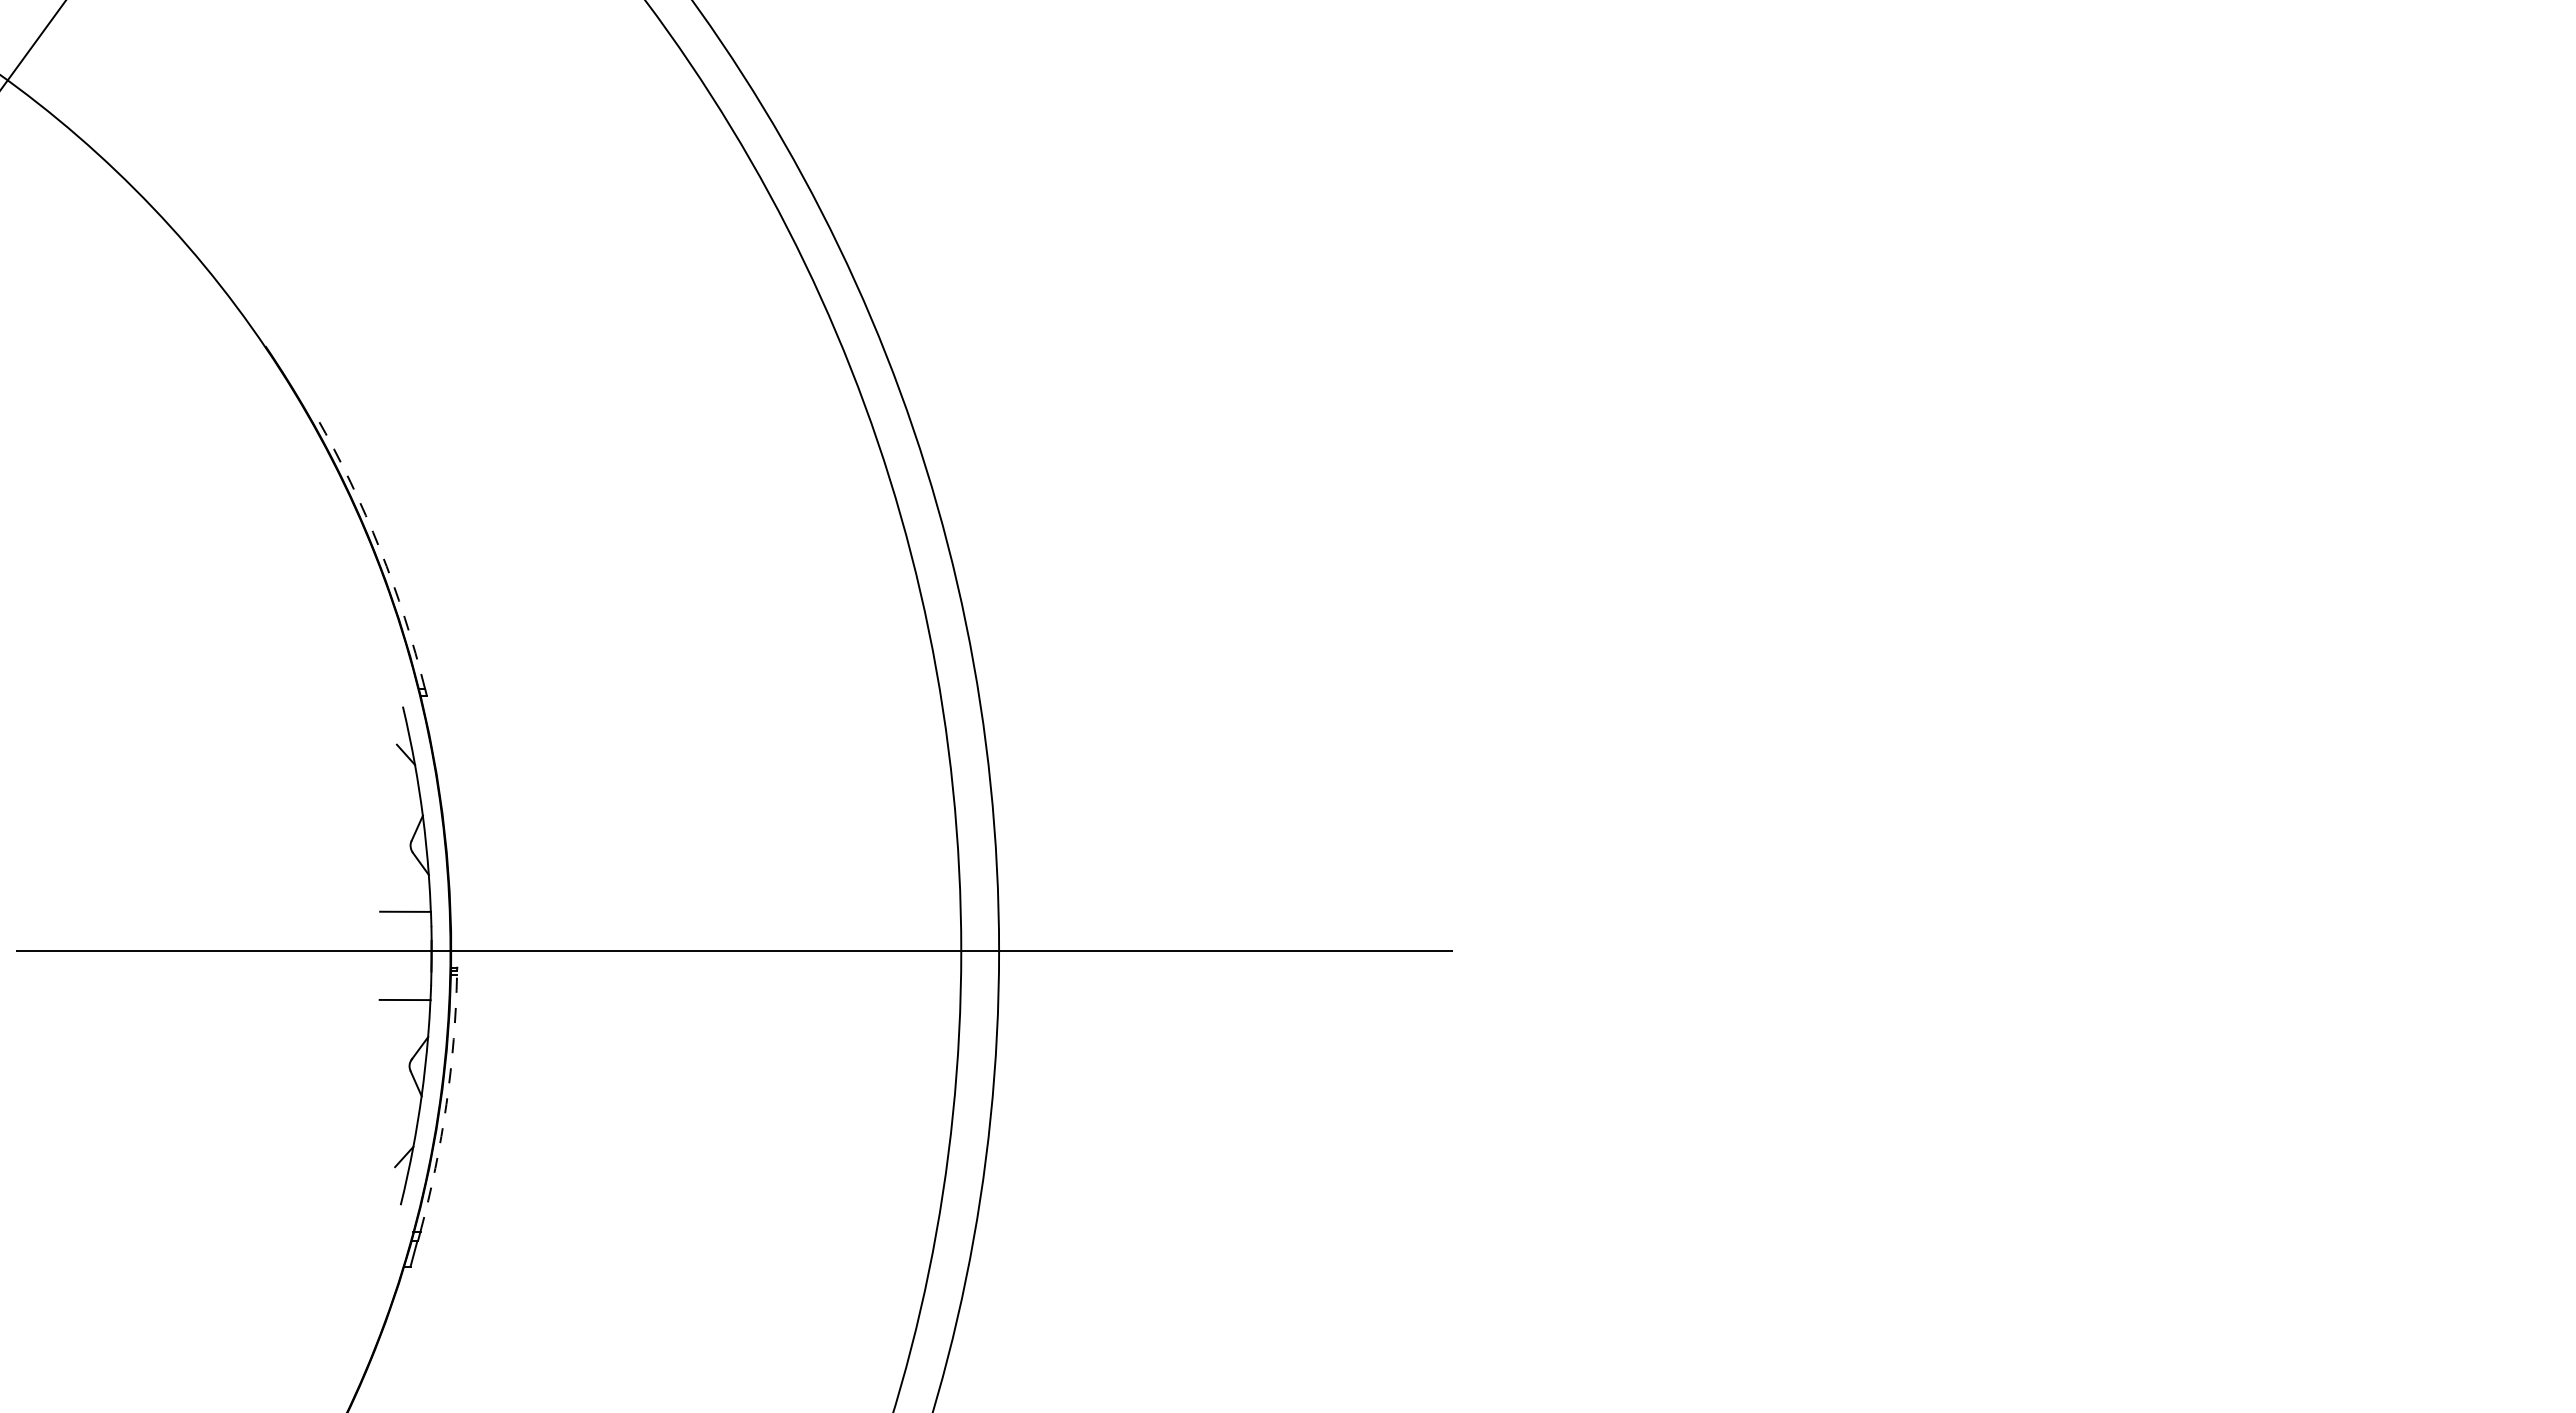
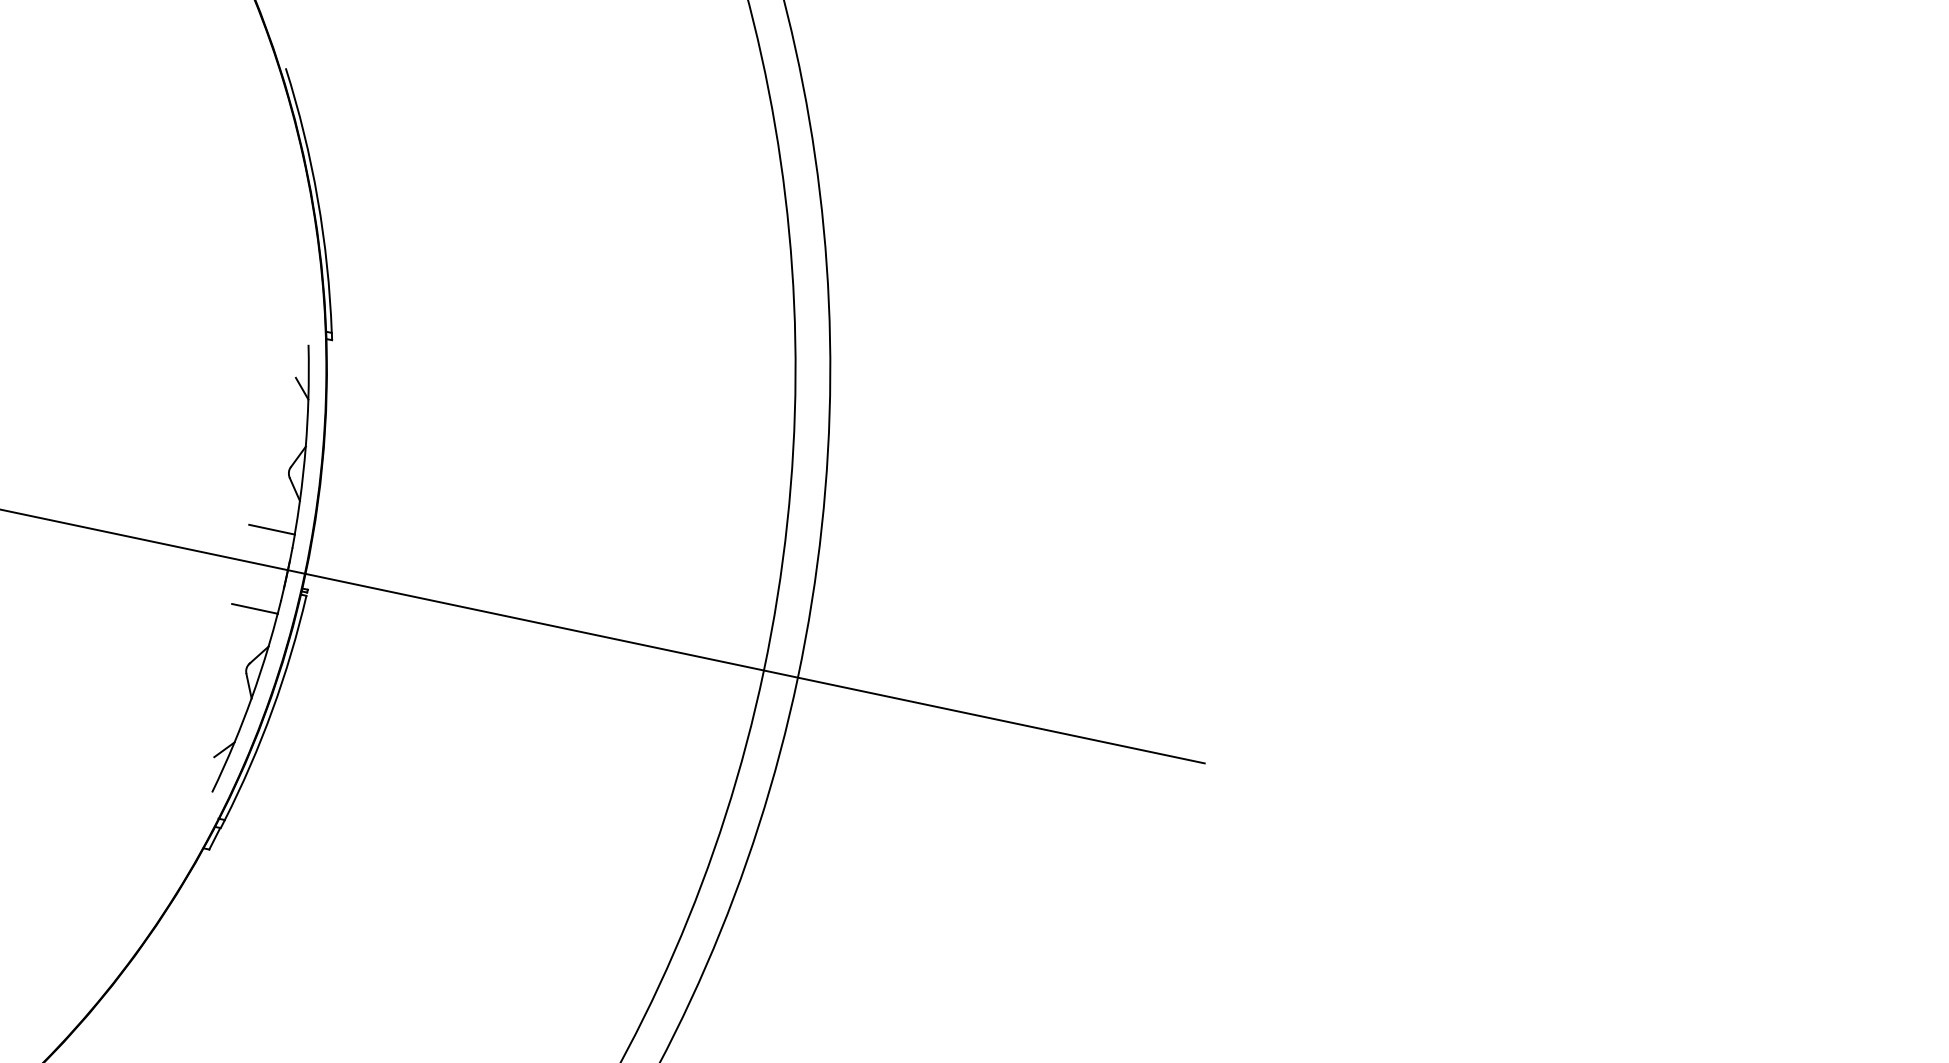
arc: (380, 549) -> (318, 199), dashed -> solid
arc: (446, 1104) -> (272, 710), dashed -> solid

